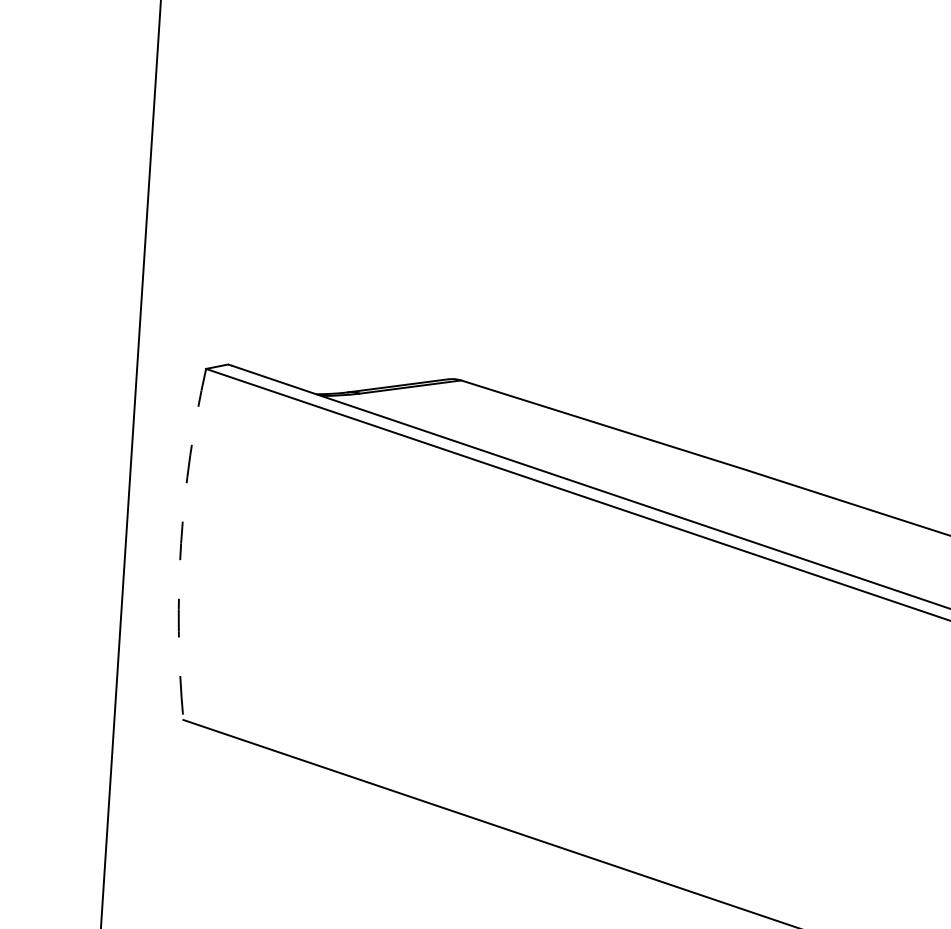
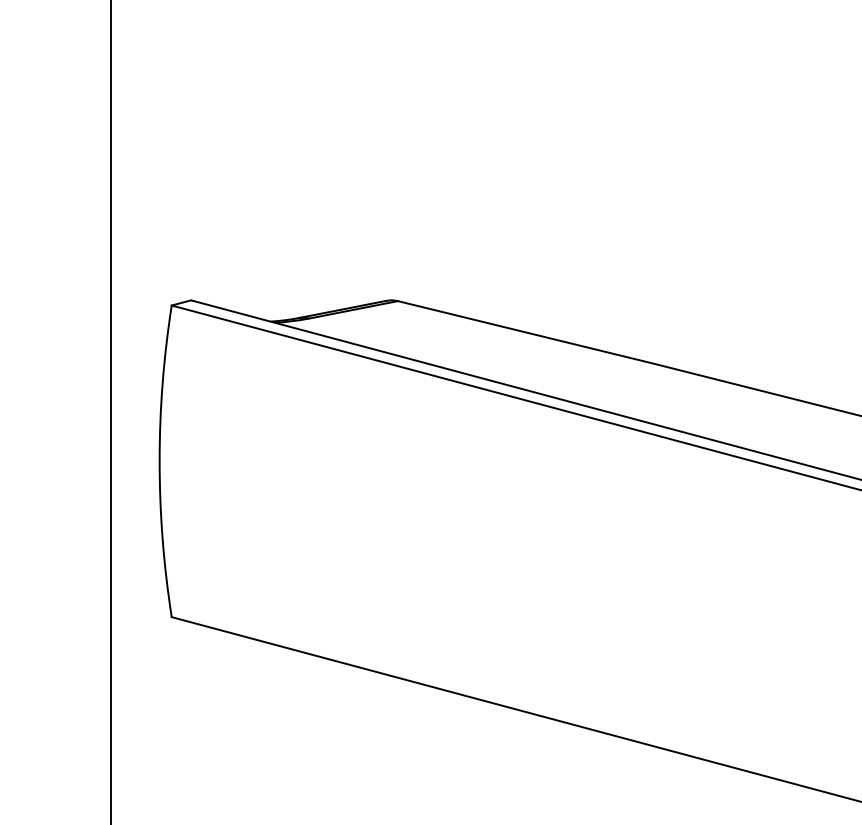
arc: (180, 543) -> (159, 461), dashed -> solid

